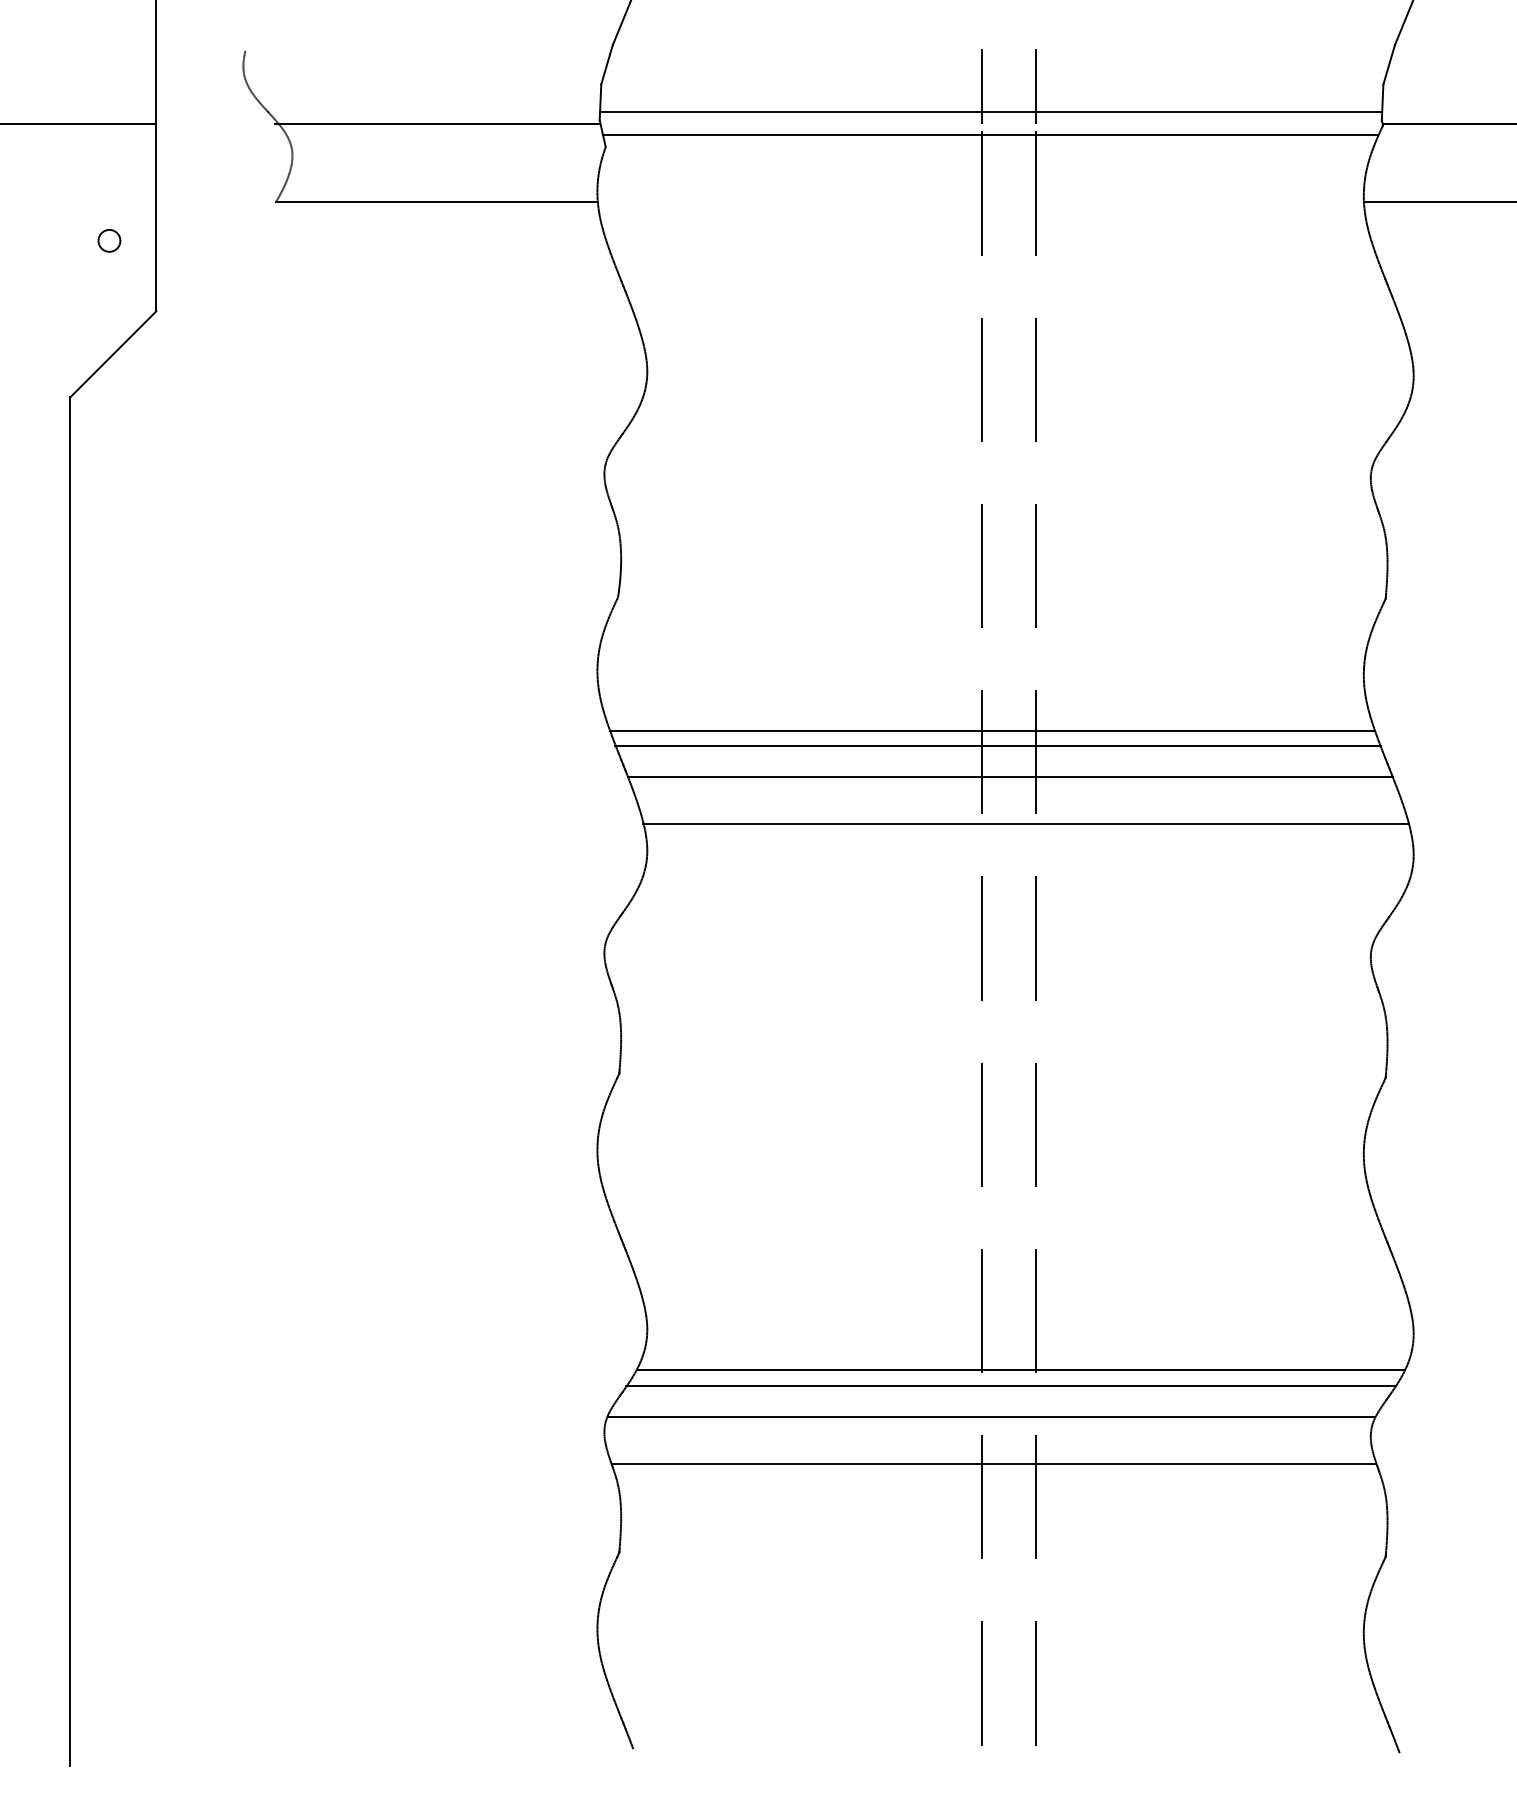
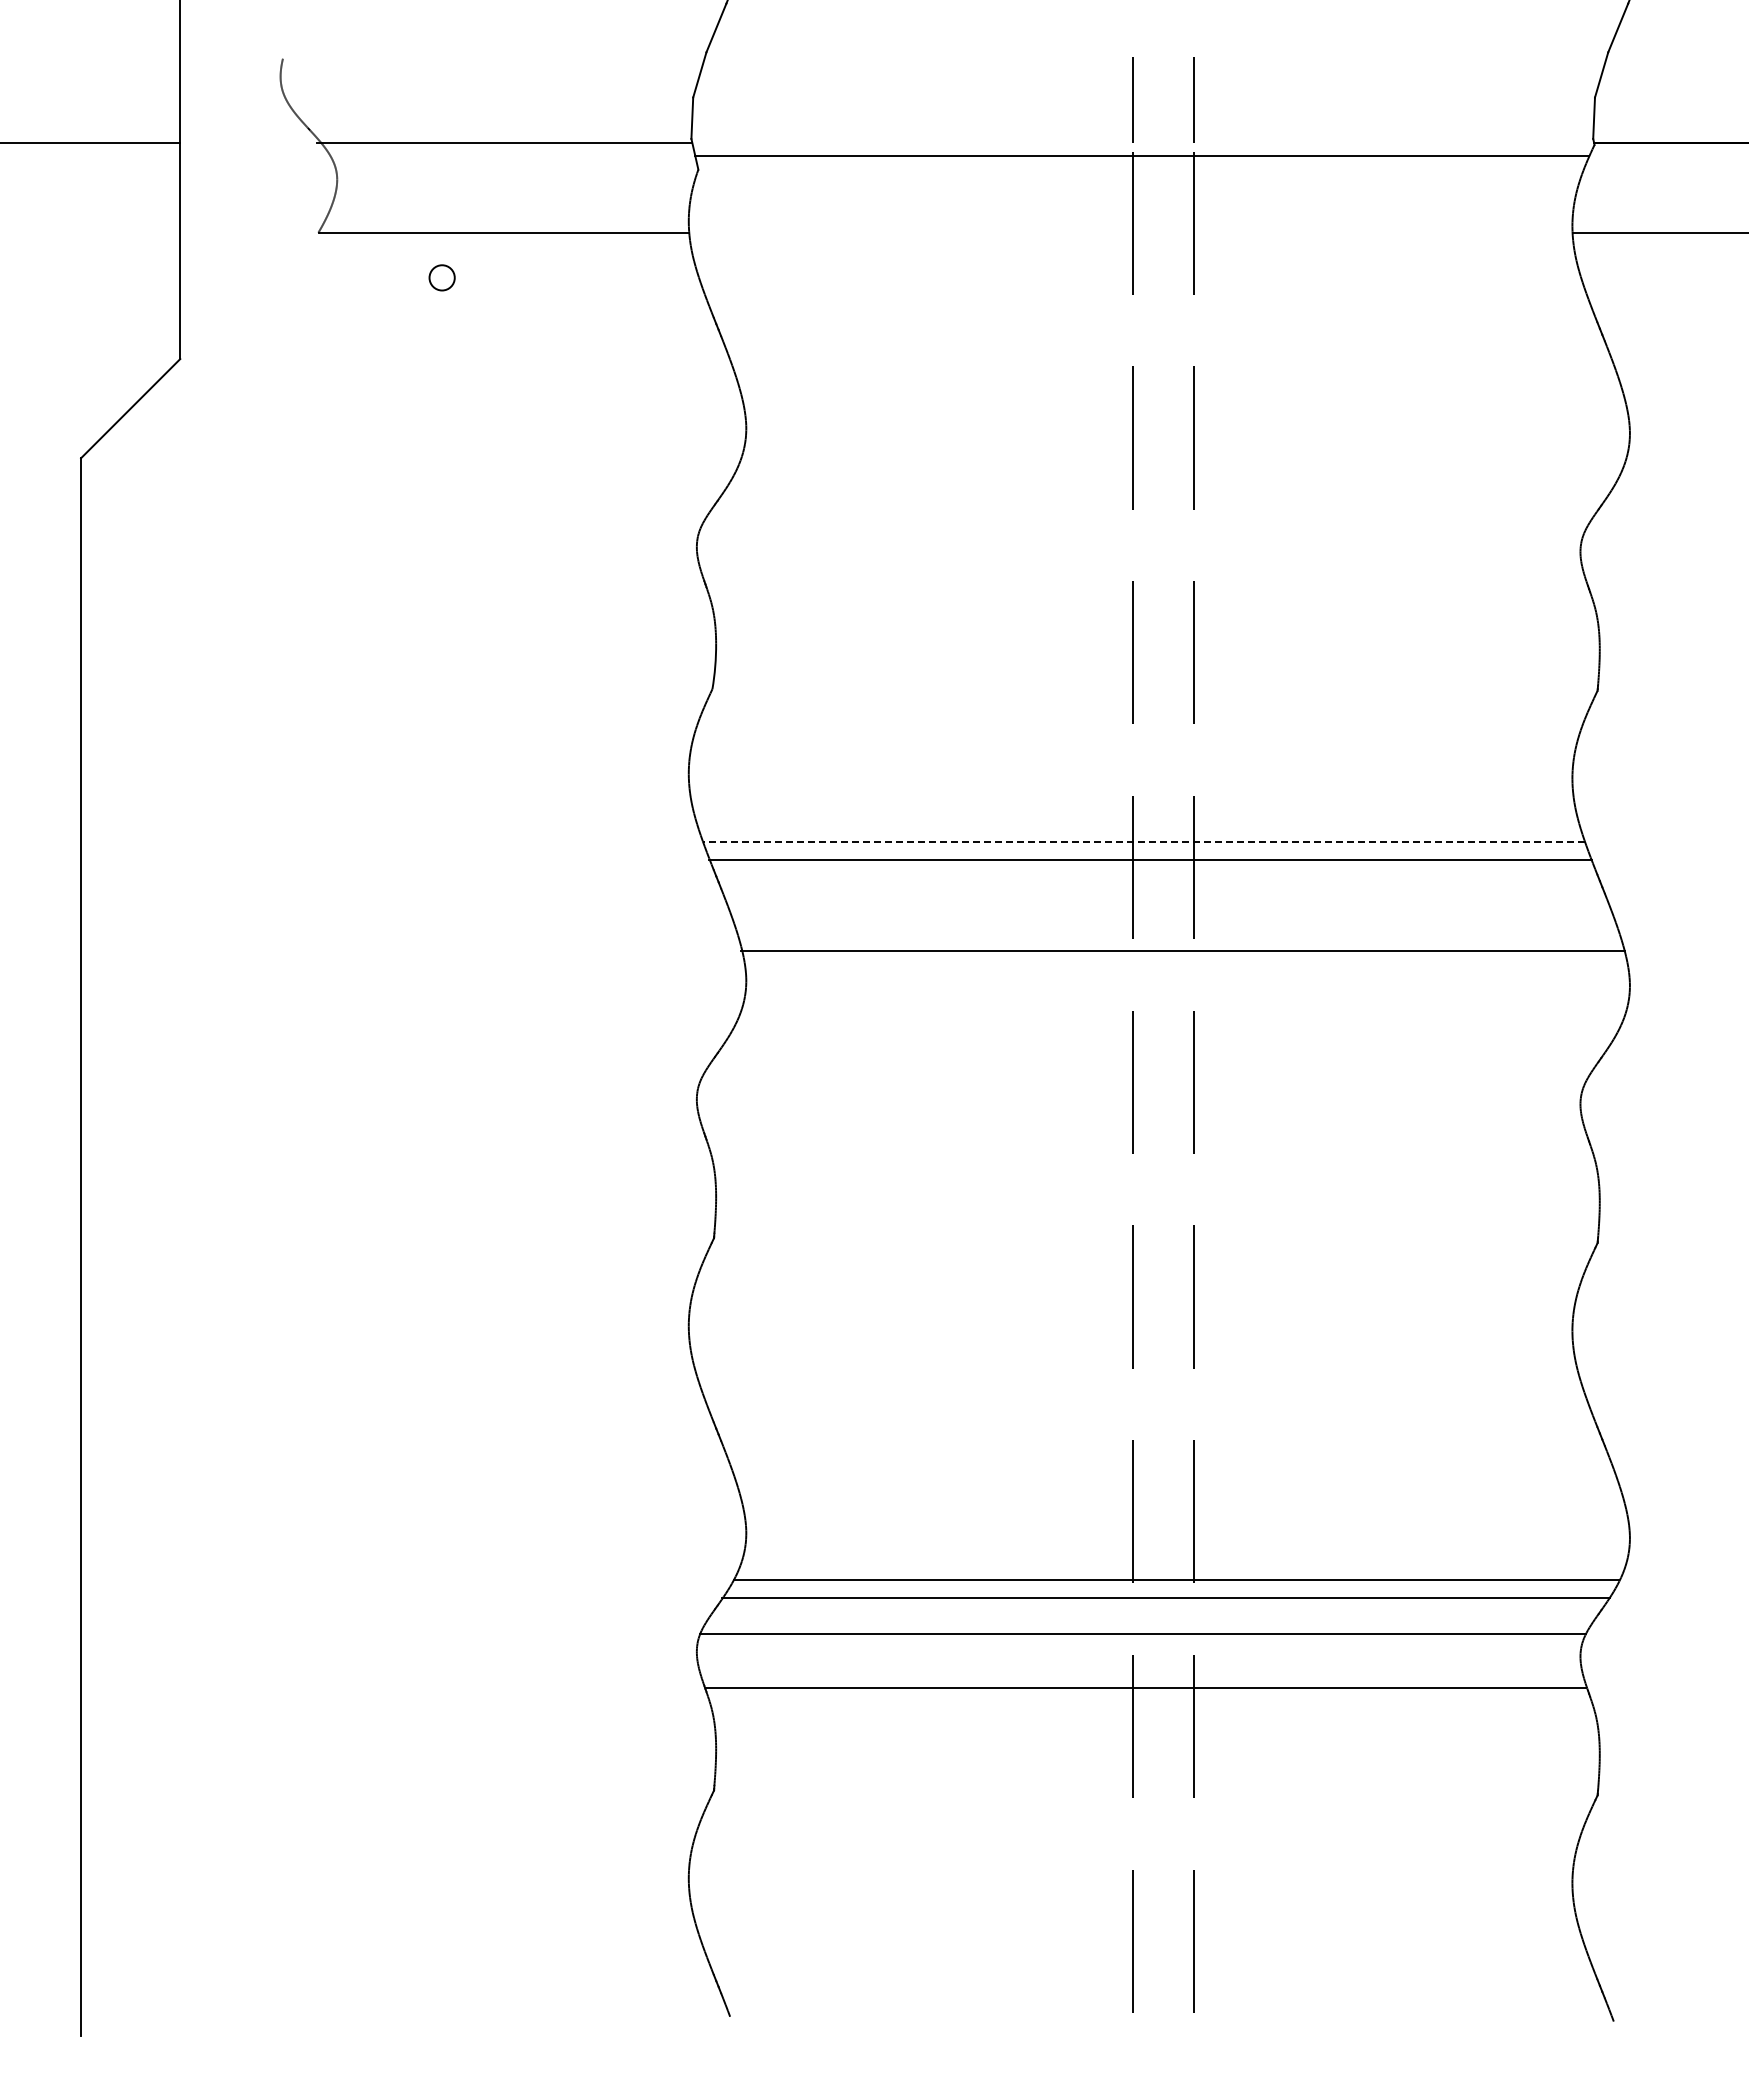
line: (990, 112) -> (1142, 129), removed
circle: (108, 240) -> (441, 277), moved
line: (991, 730) -> (1143, 842), solid -> dashed
line: (1010, 777) -> (1165, 896), removed

